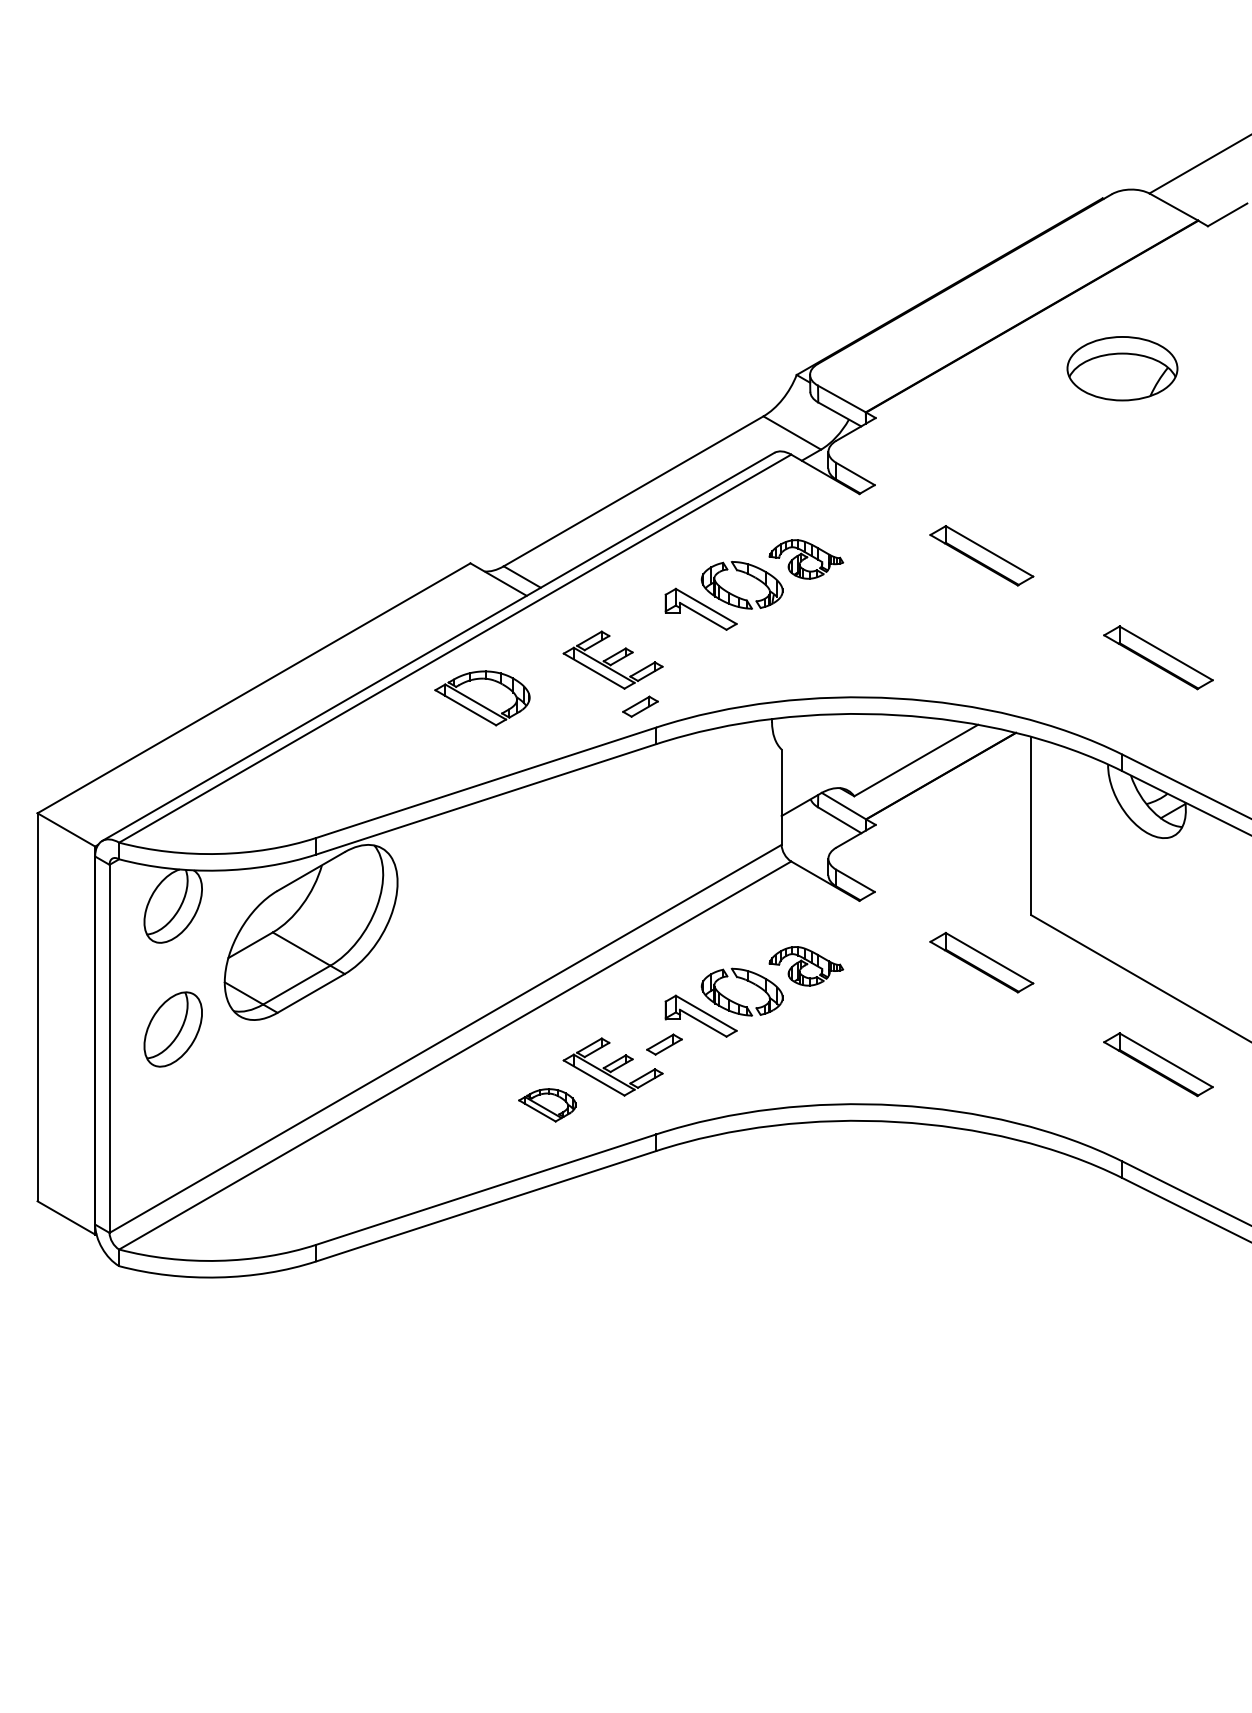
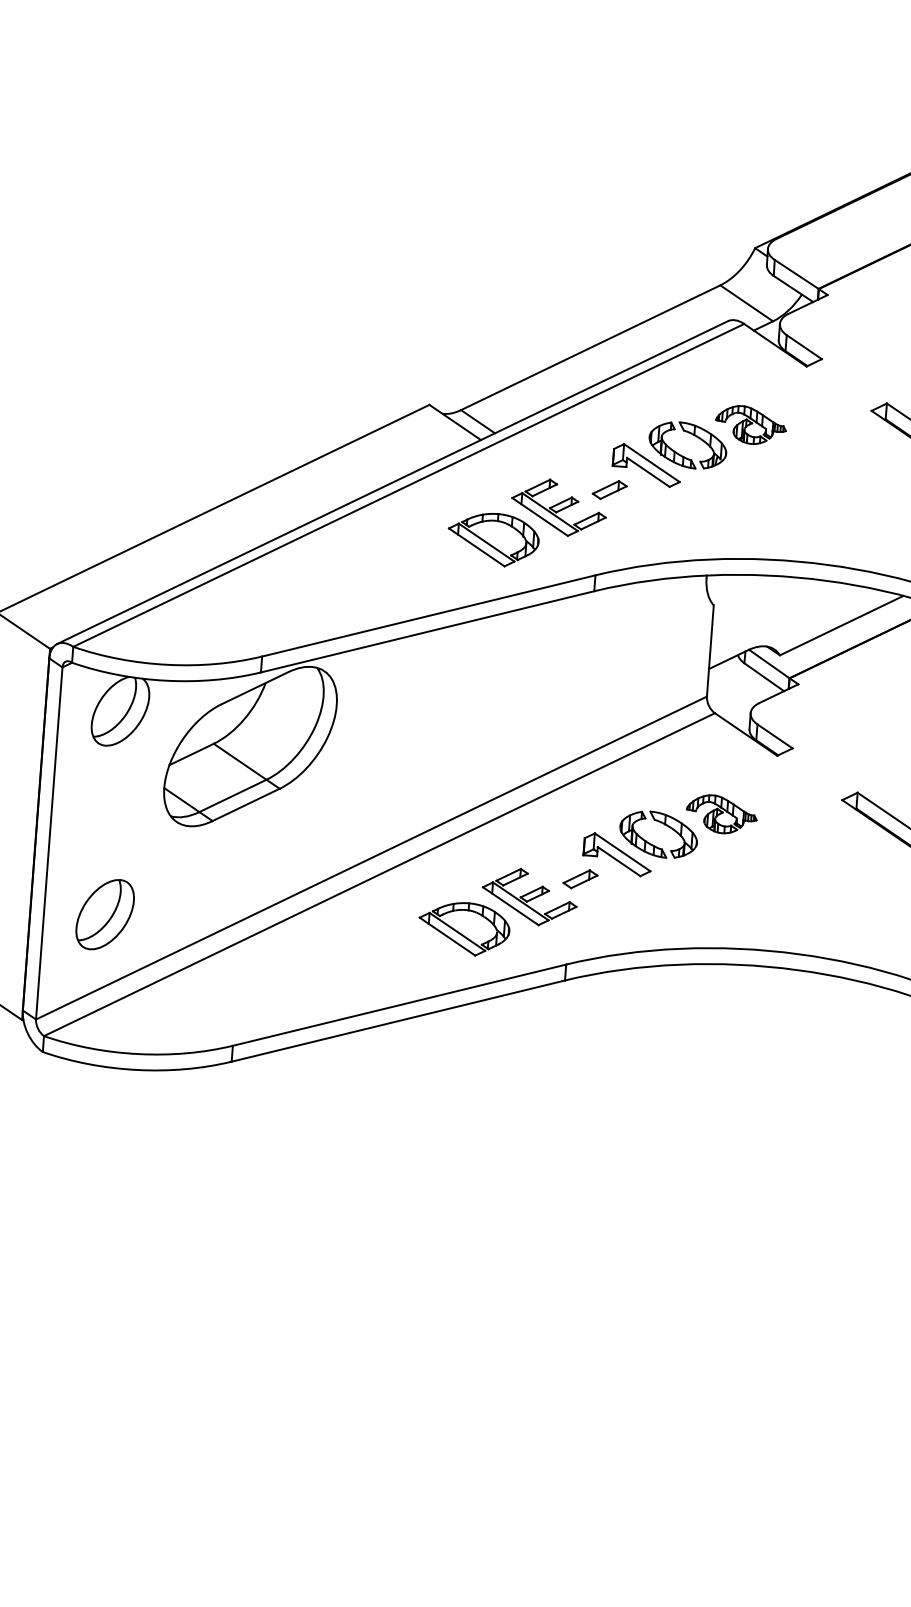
part: (482, 698) -> (493, 539), moved
part: (640, 706) -> (609, 489), moved
part: (172, 1029) -> (104, 914), moved
part: (547, 1105) -> (464, 929), size x1.67

